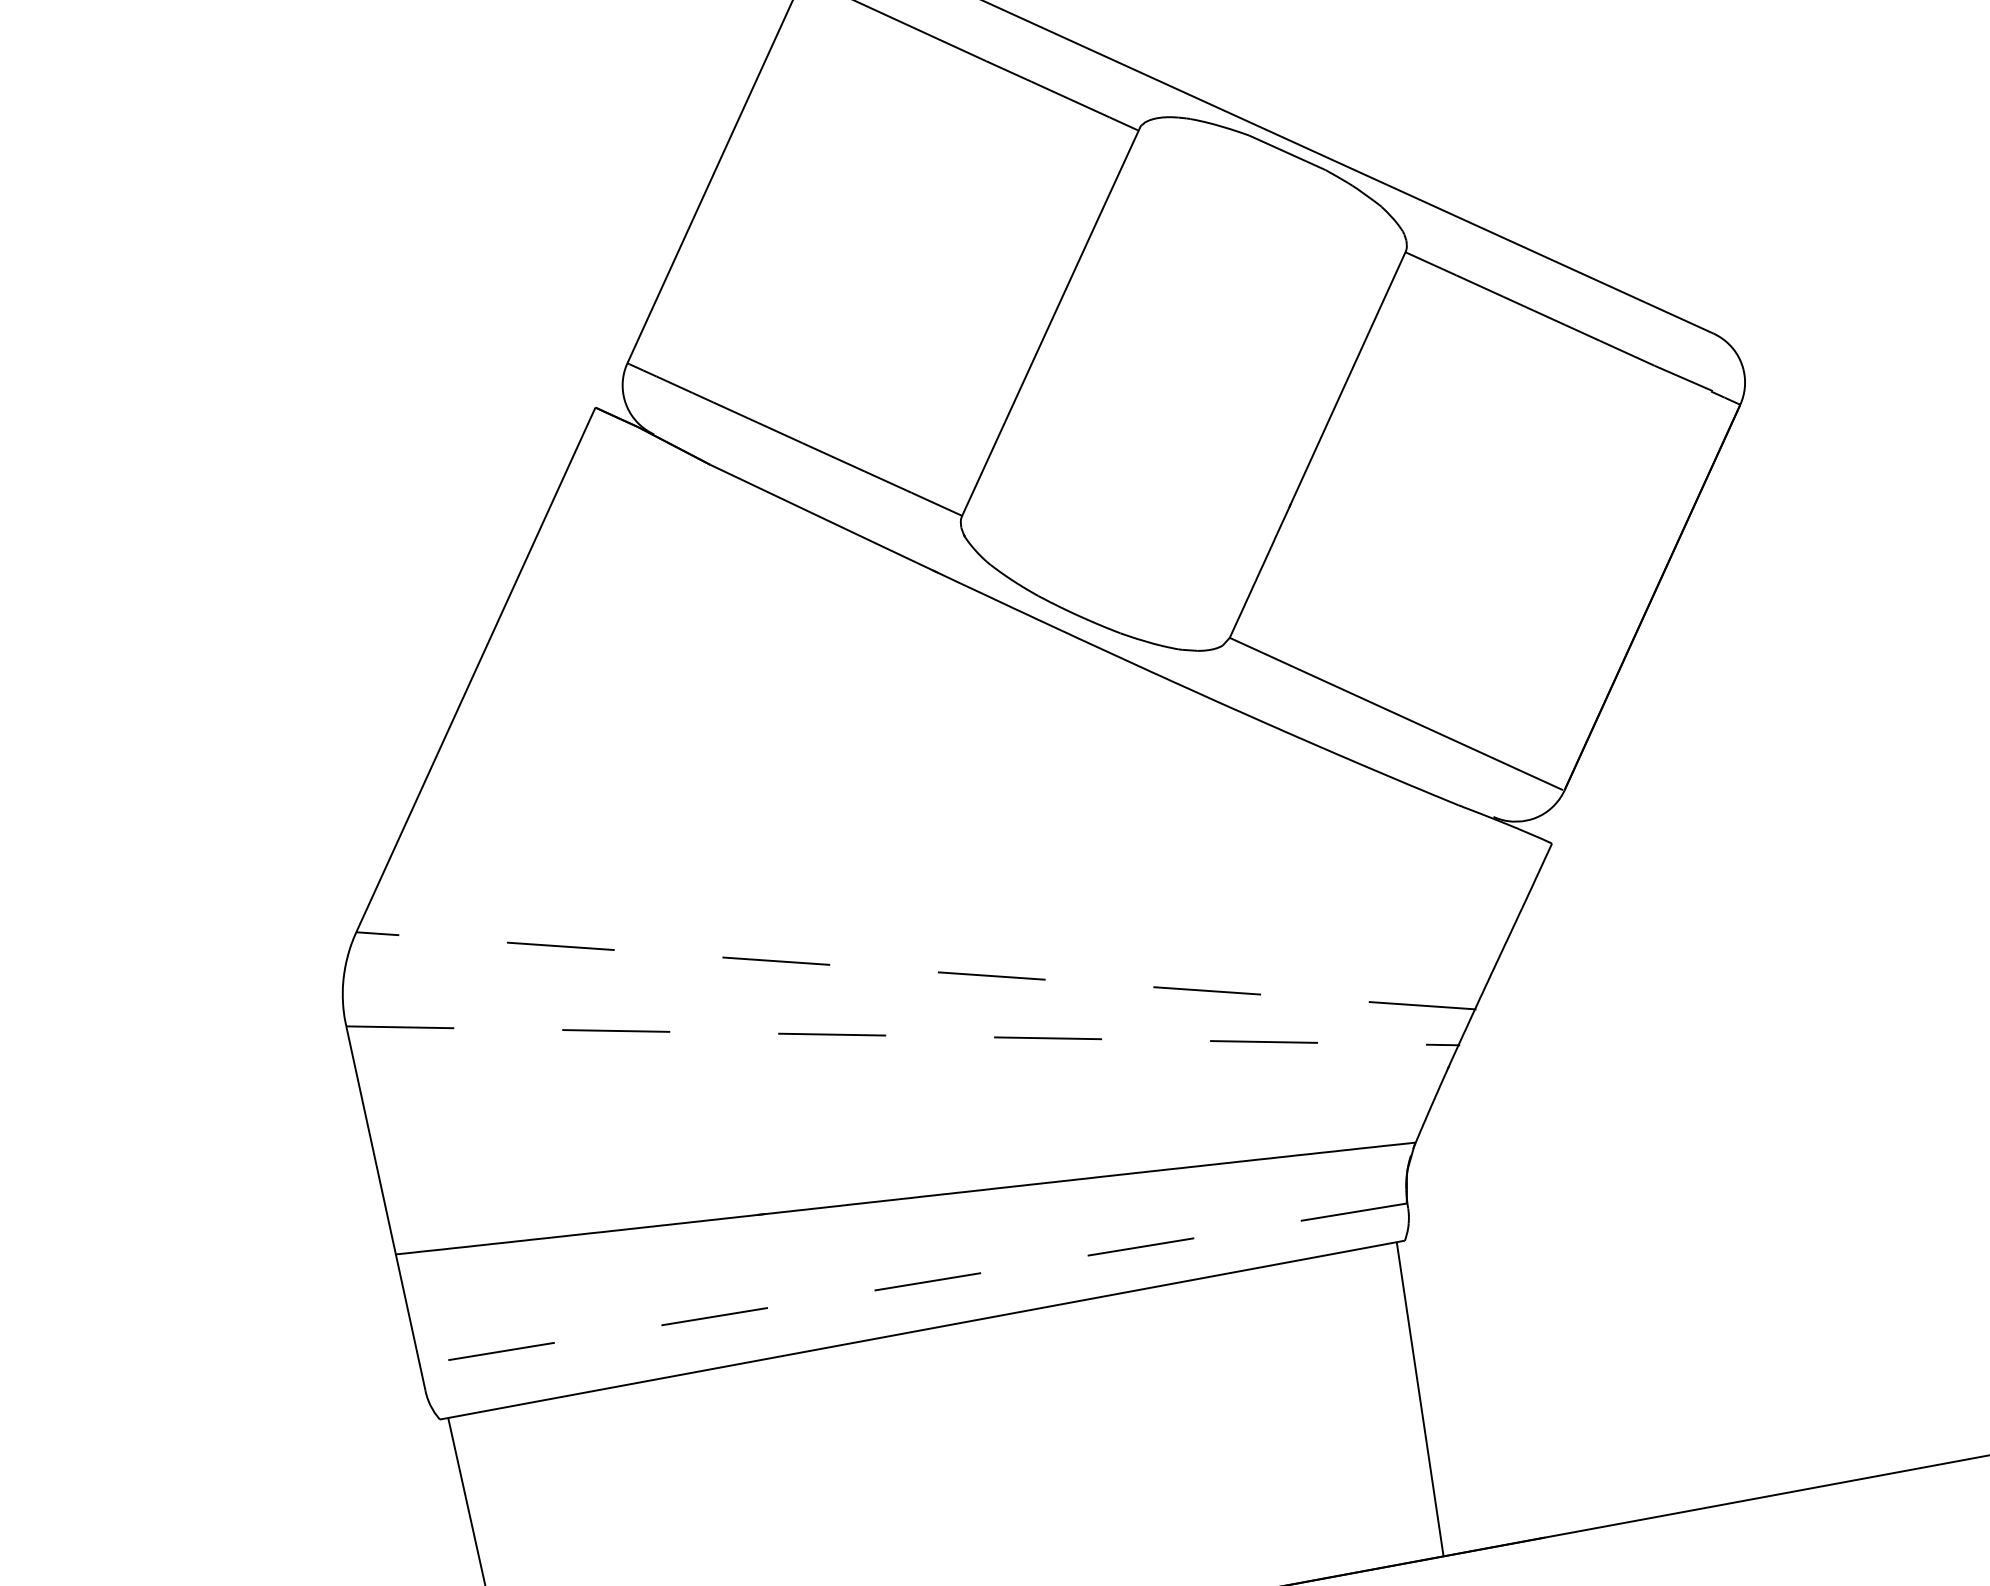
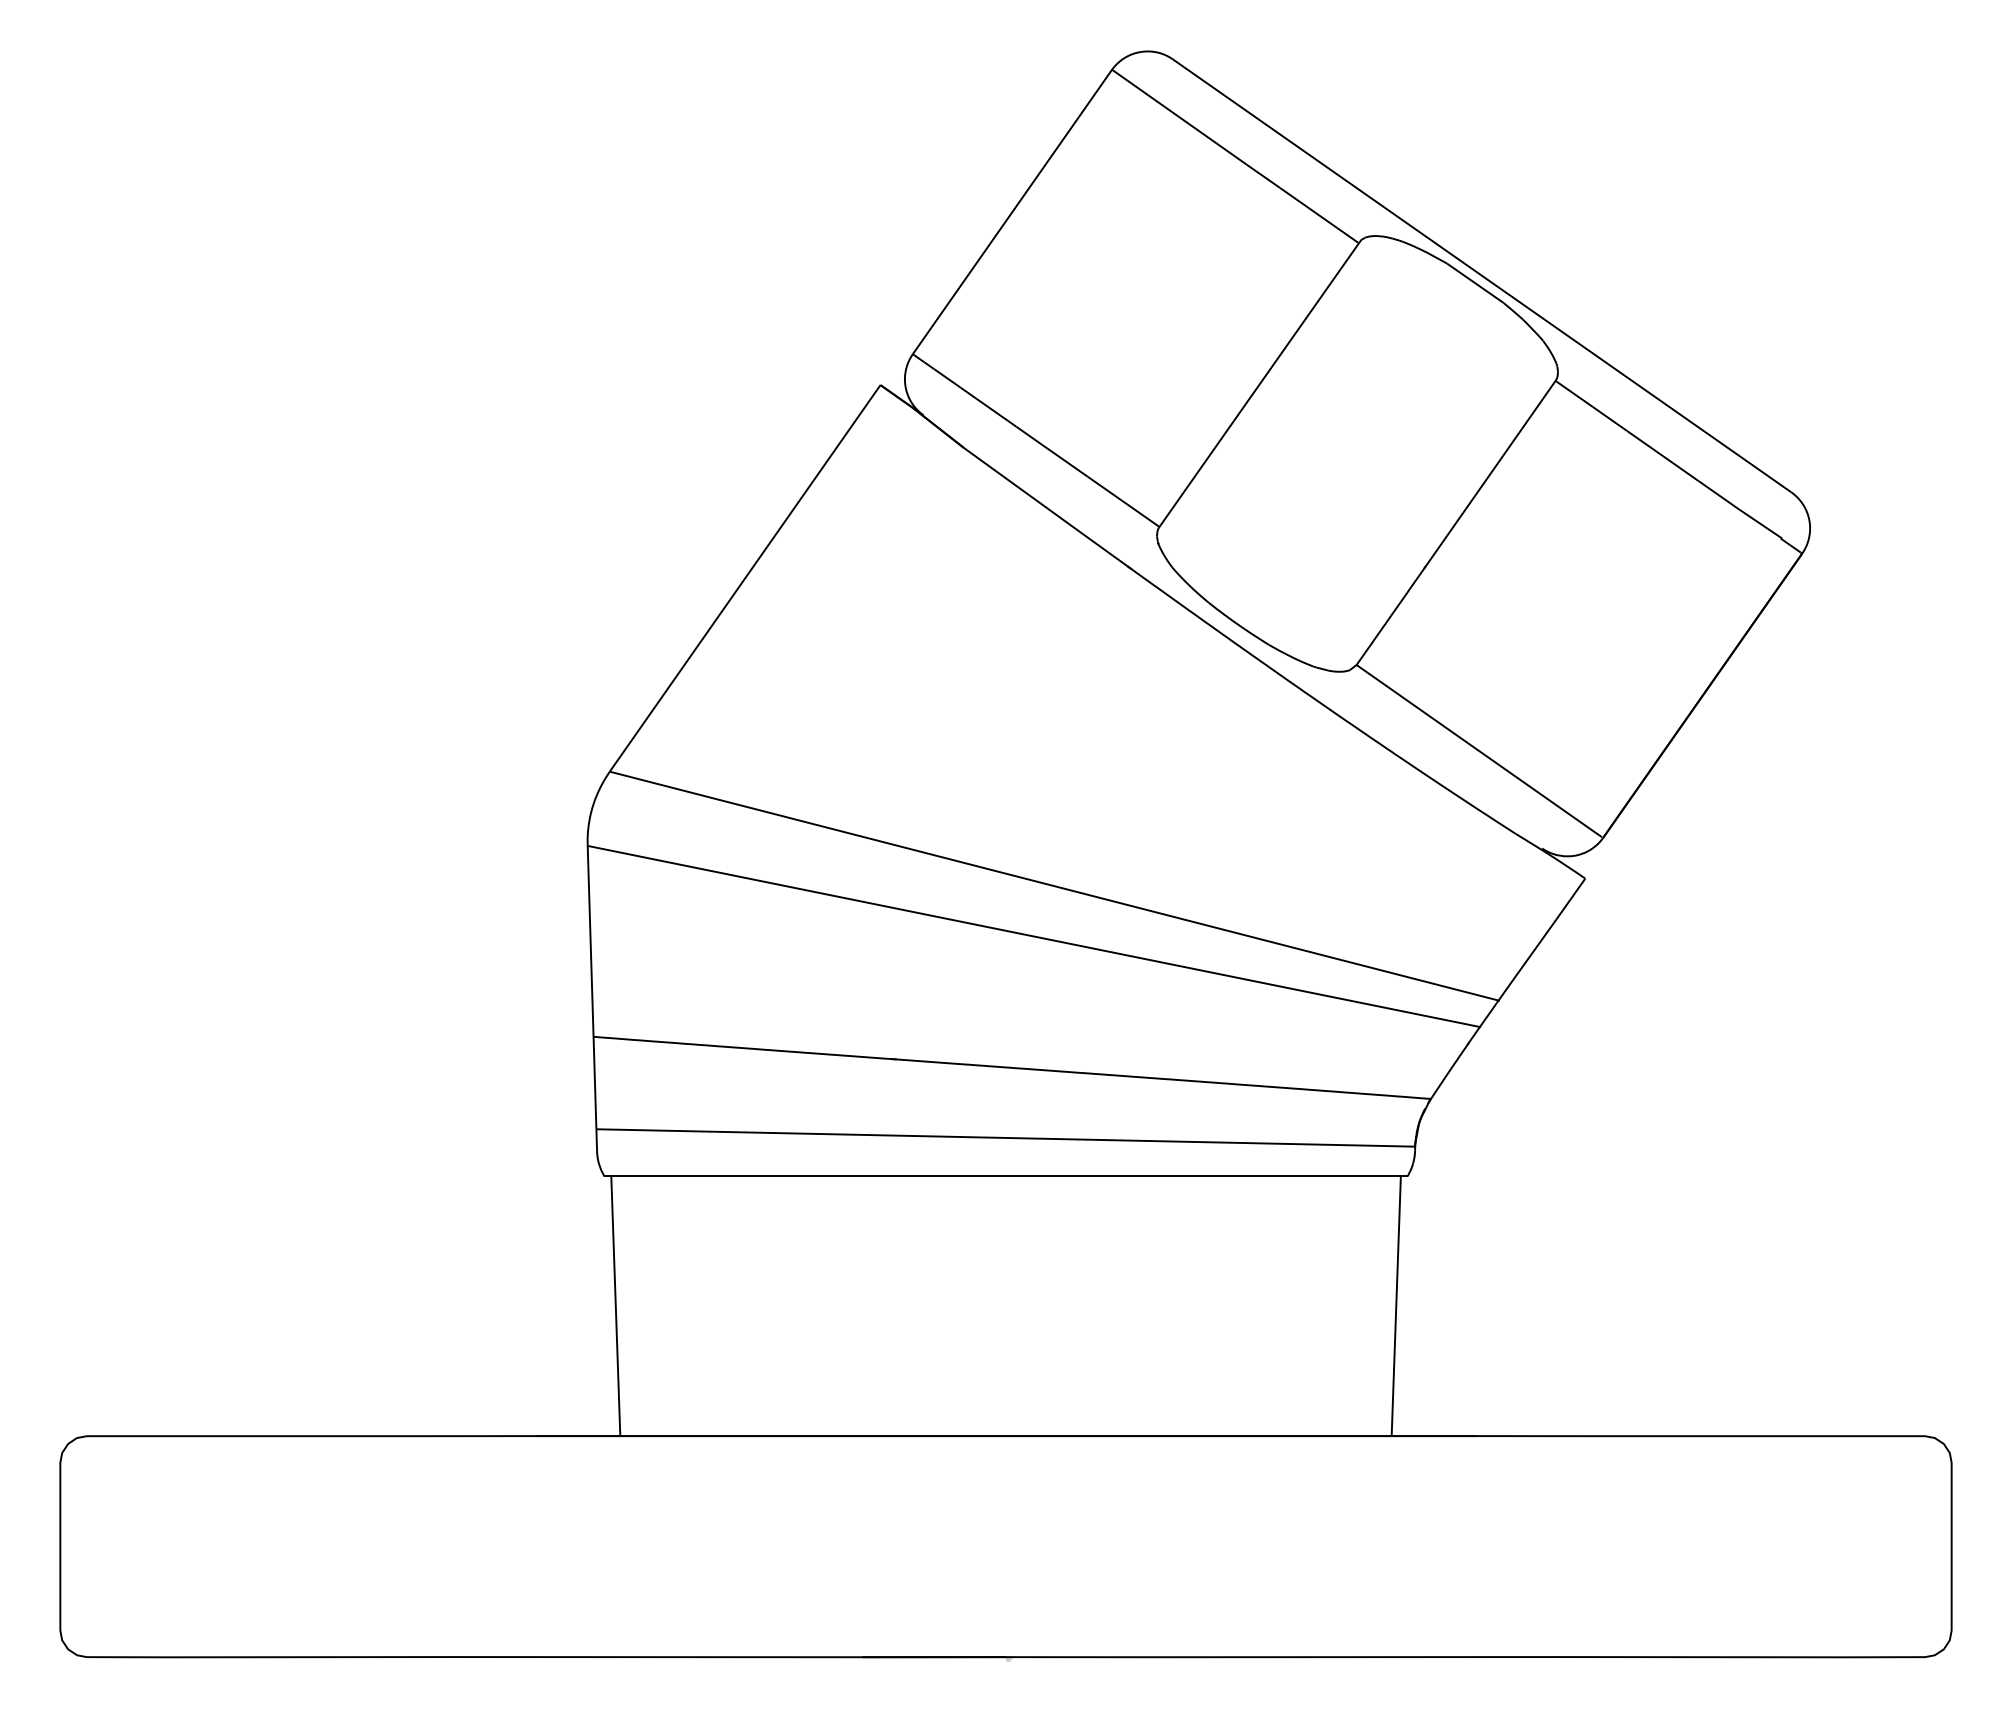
line: (916, 971) -> (1054, 886), dashed -> solid
line: (903, 1035) -> (1034, 936), dashed -> solid
line: (913, 1283) -> (1005, 1137), dashed -> solid

